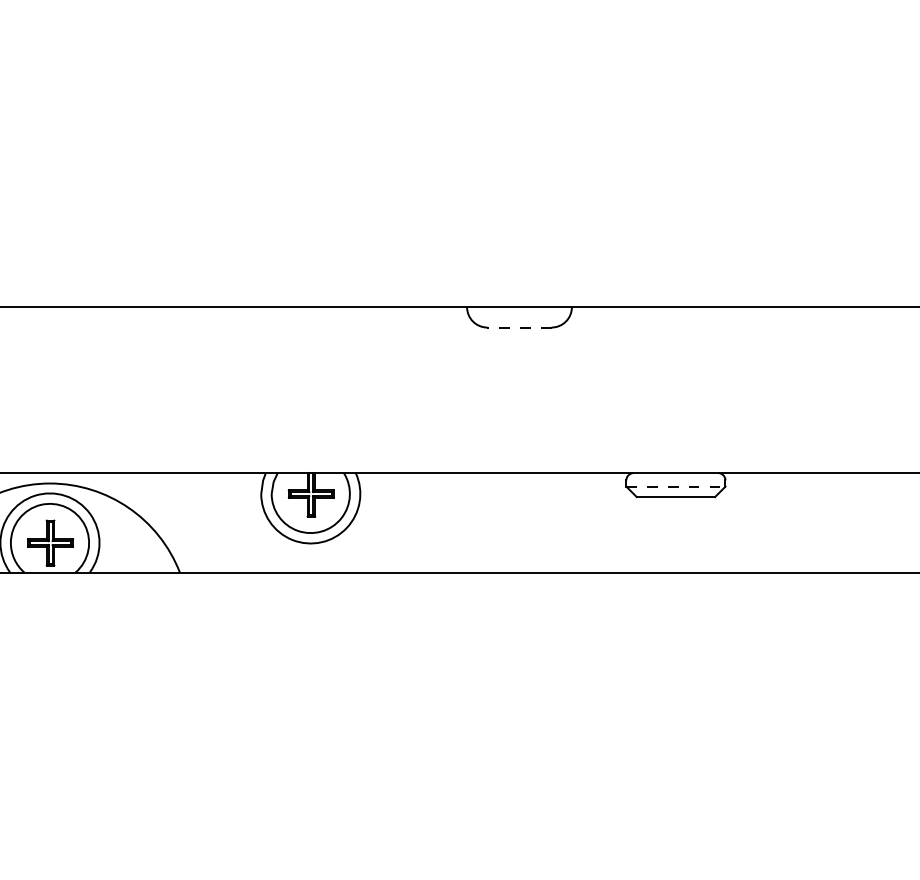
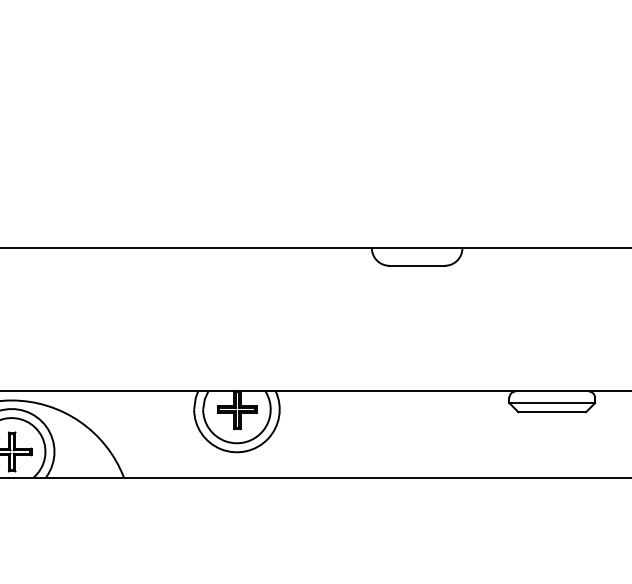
line: (519, 327) -> (417, 265), dashed -> solid
line: (675, 486) -> (551, 403), dashed -> solid

